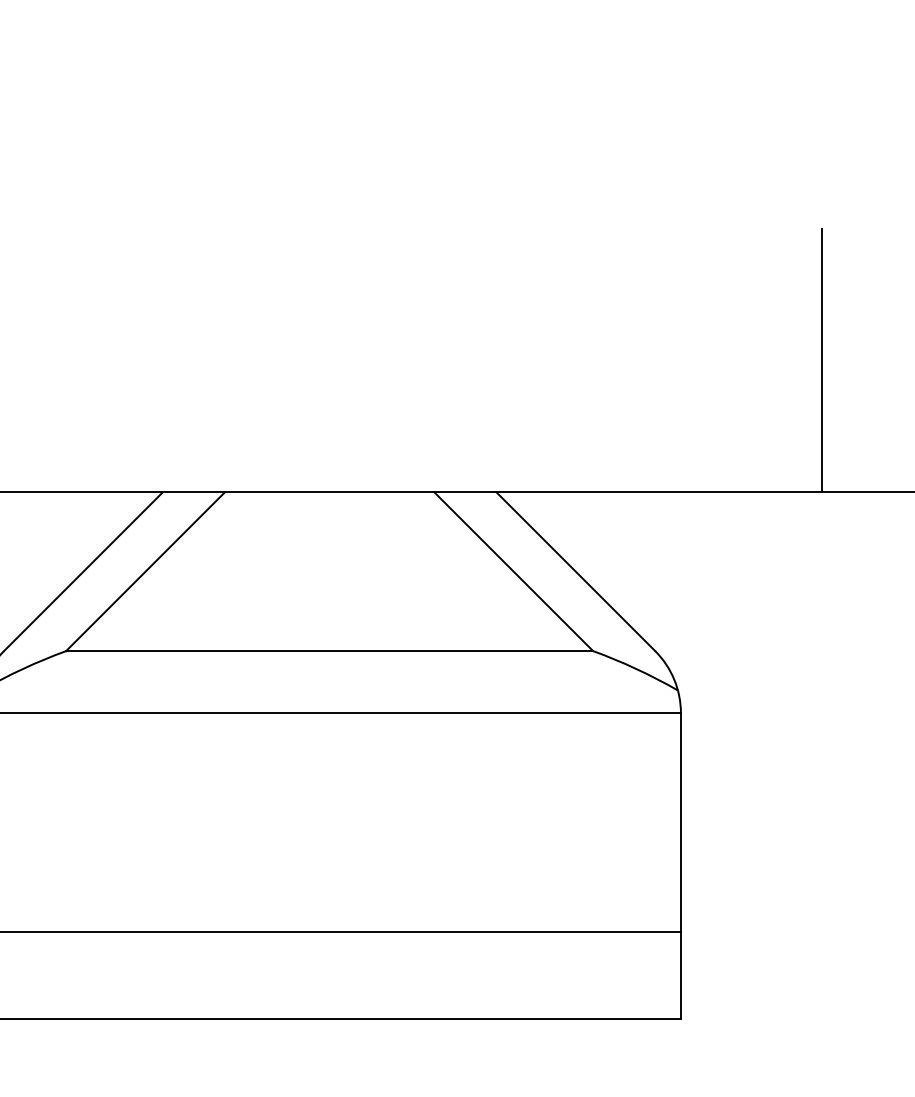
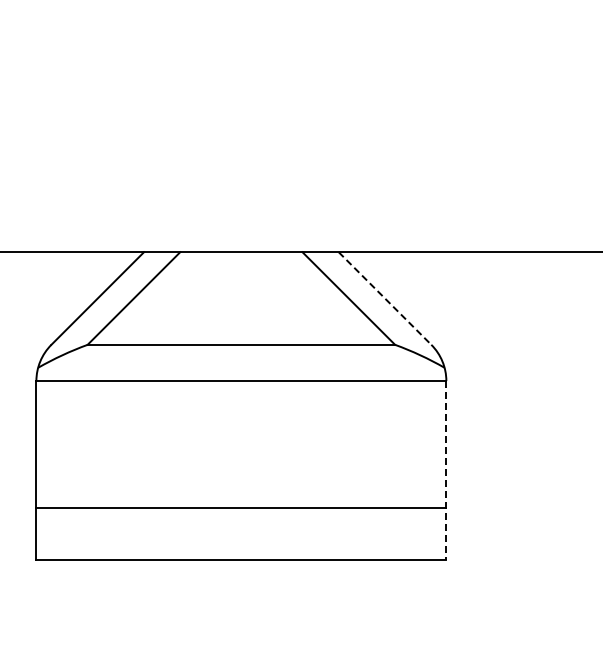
line: (821, 360) -> (528, 175), removed
line: (576, 571) -> (385, 298), solid -> dashed
line: (681, 866) -> (446, 470), solid -> dashed

